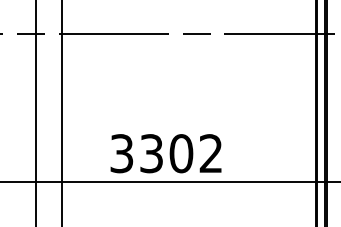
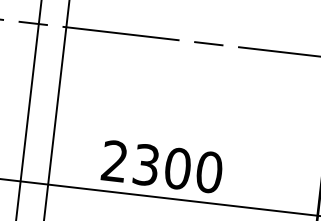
text: (166, 153) -> (162, 166), 3302 -> 2300

